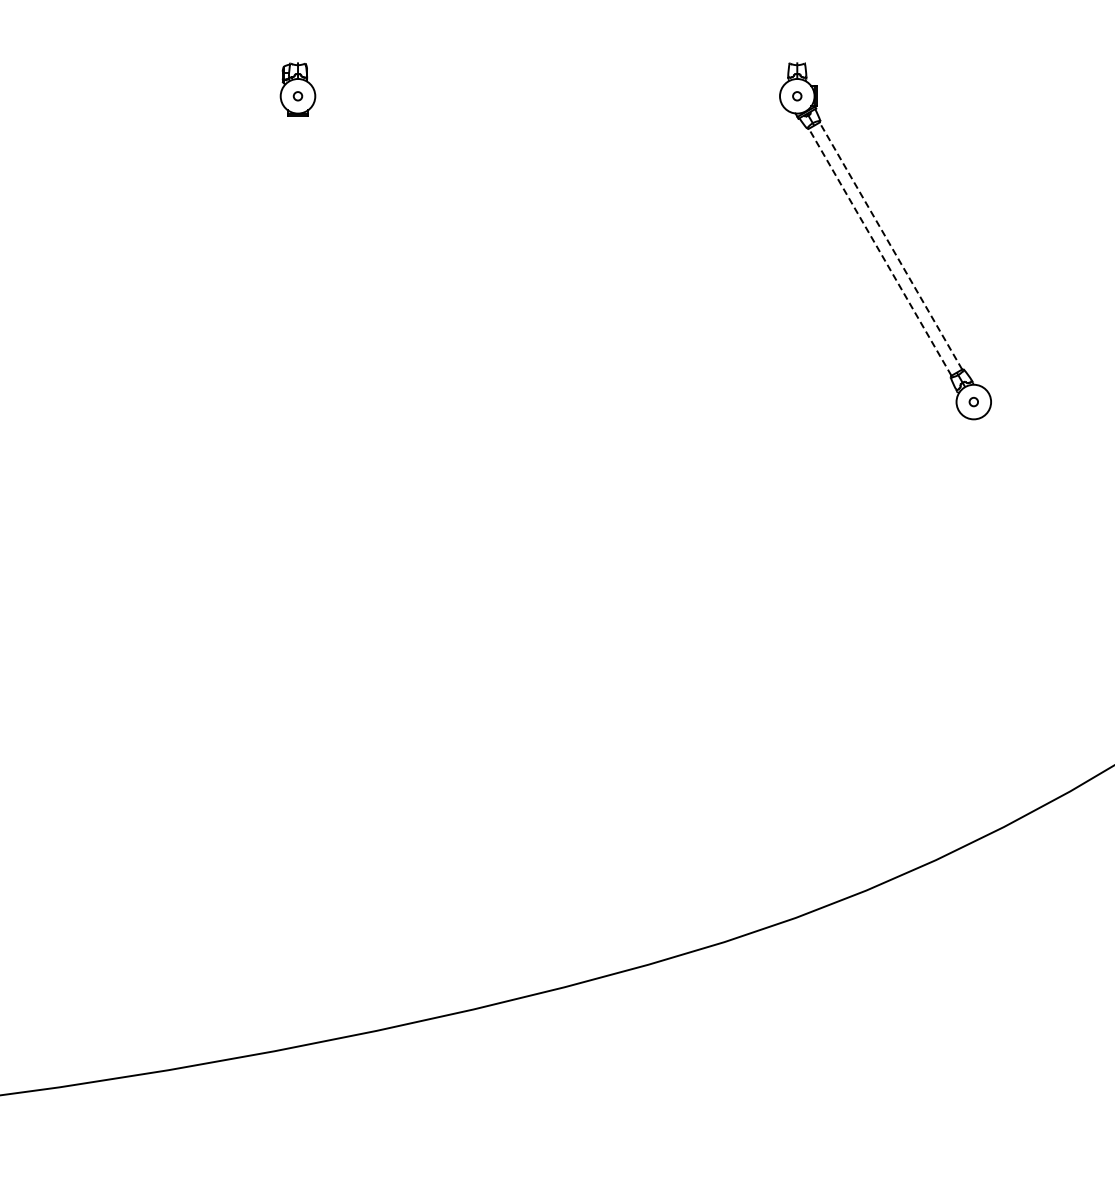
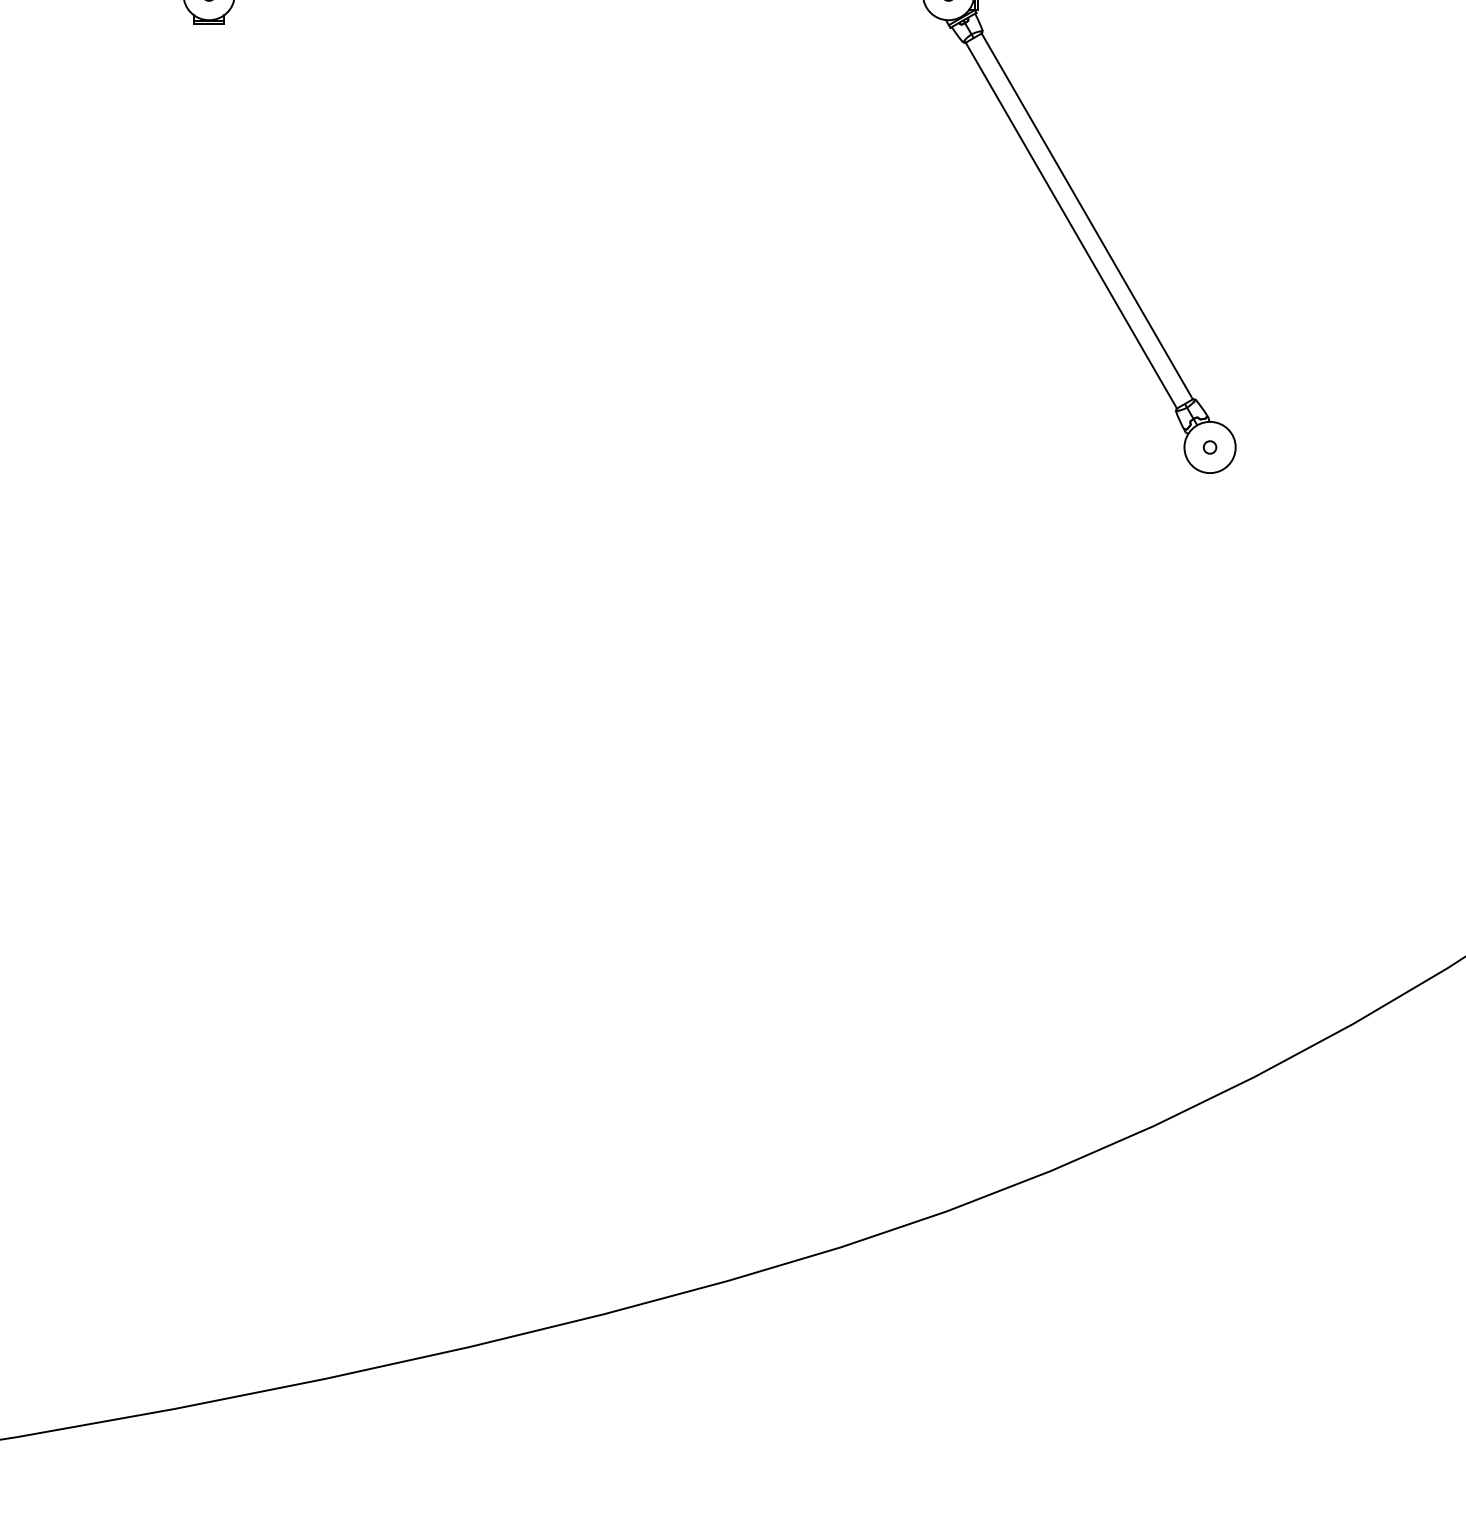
line: (890, 246) -> (1086, 217), dashed -> solid
line: (880, 252) -> (1071, 225), dashed -> solid

